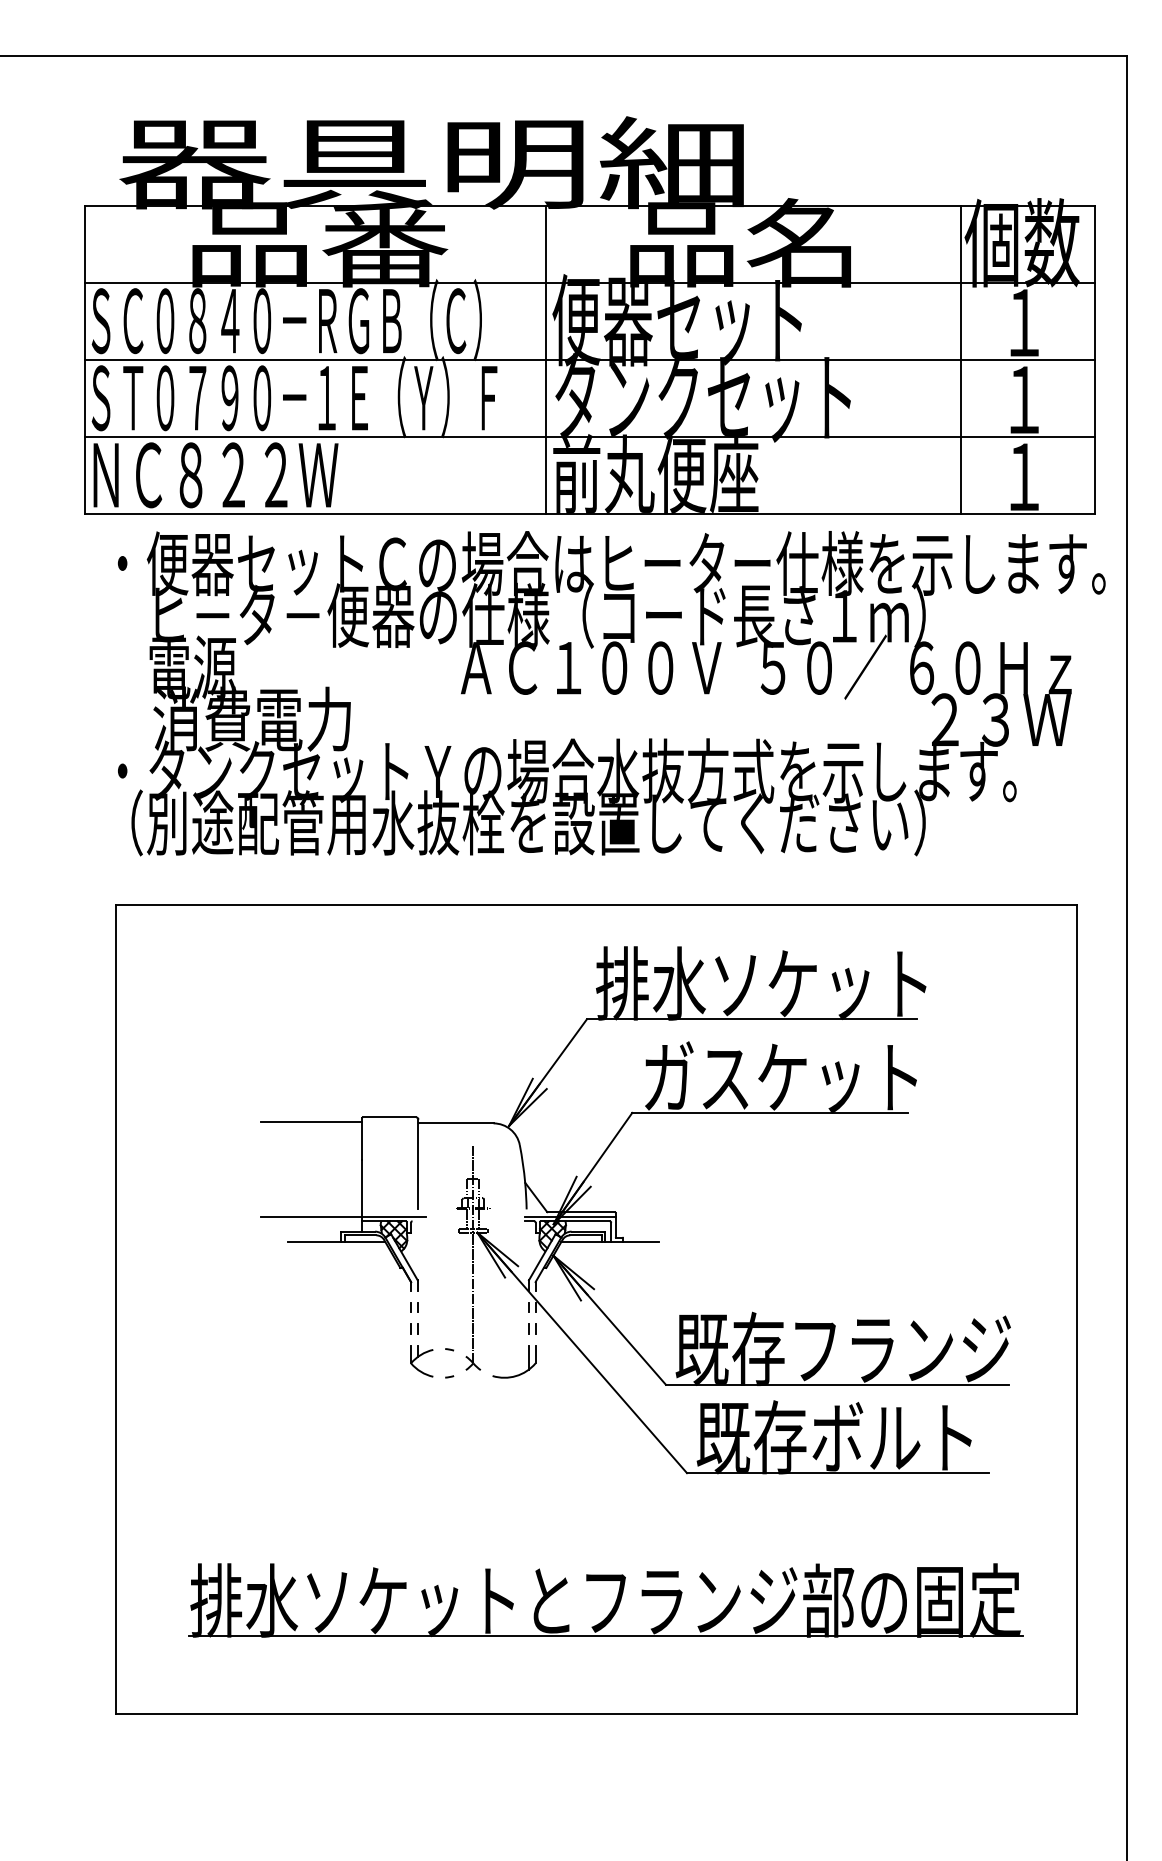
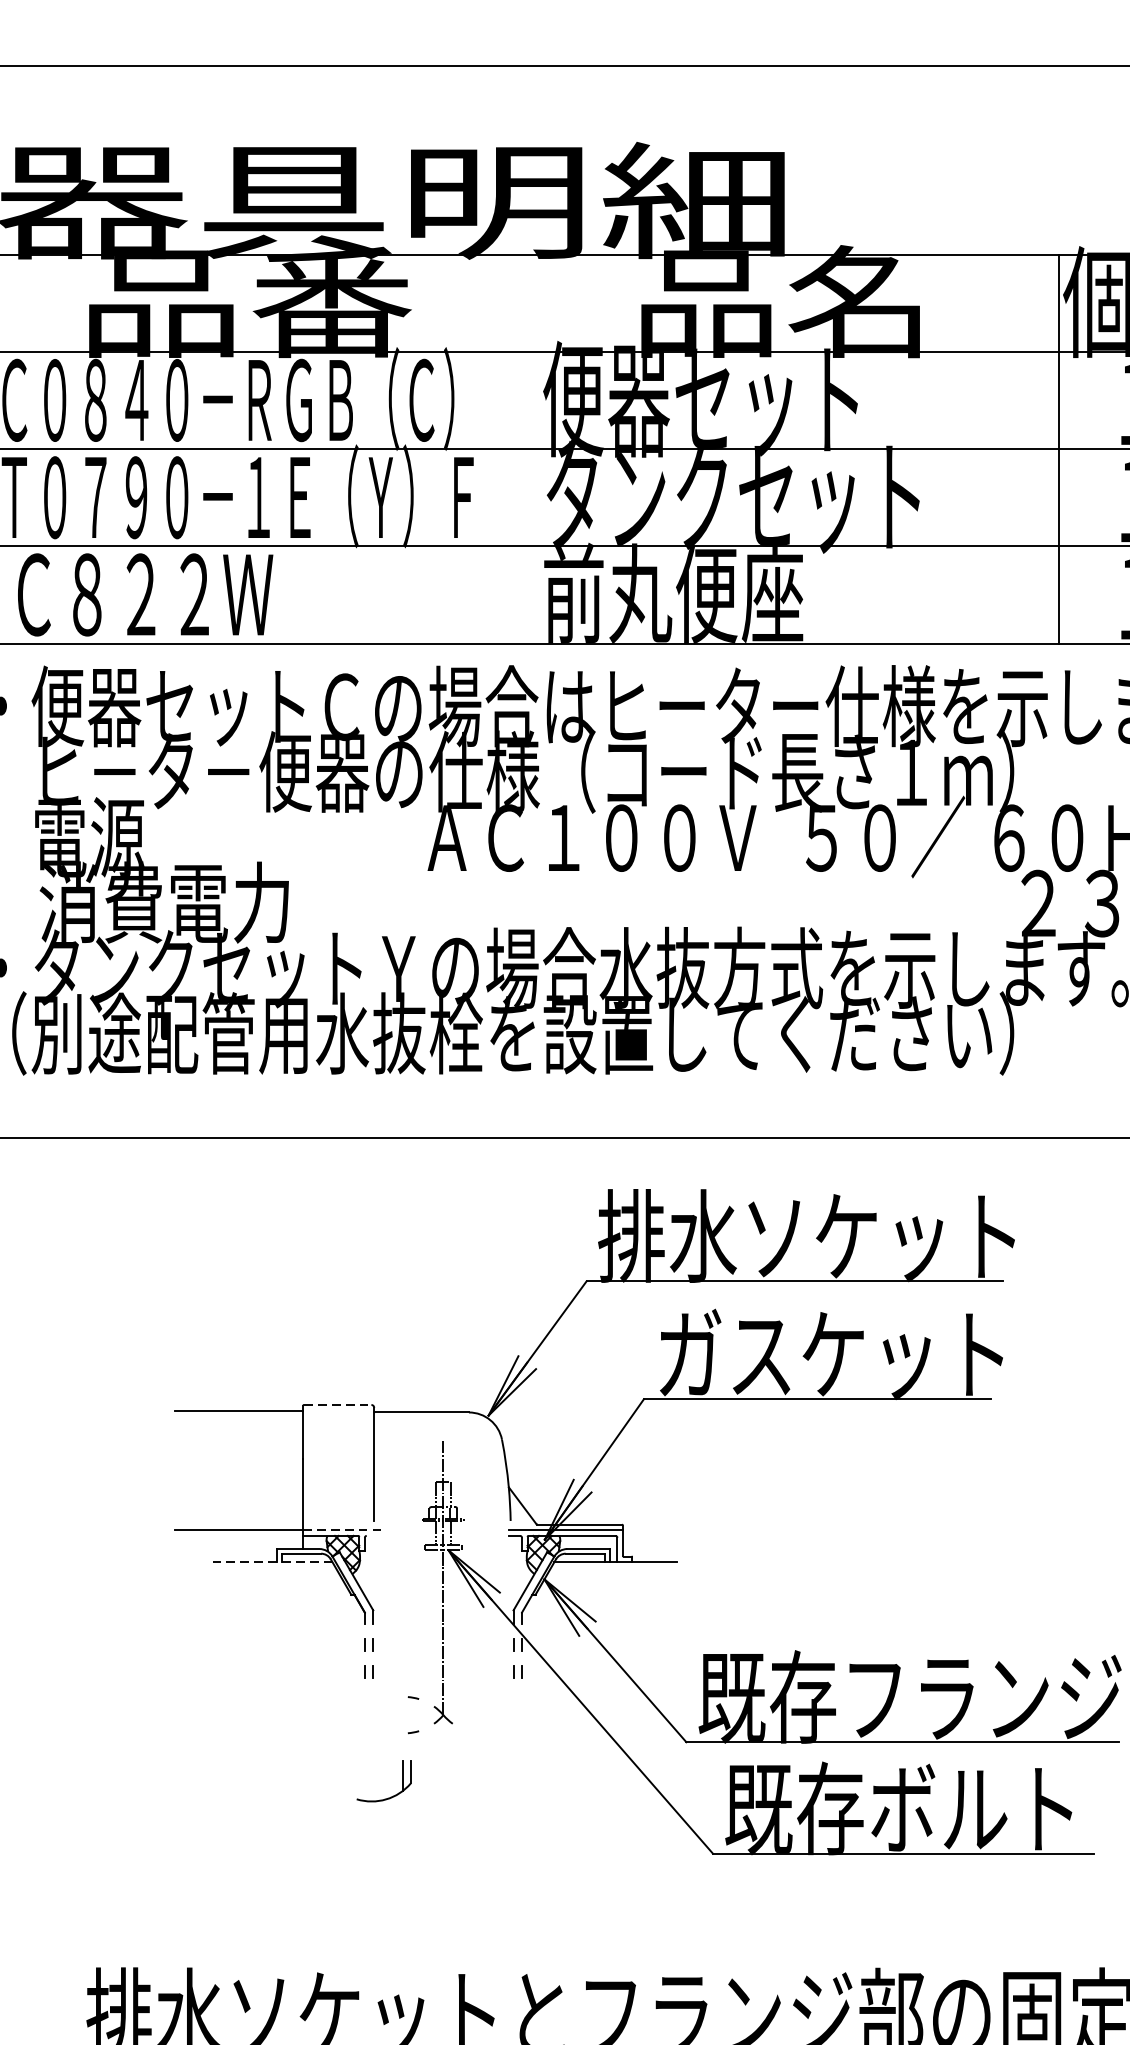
line: (546, 359) -> (535, 448), removed
line: (389, 1117) -> (337, 1405), solid -> dashed
line: (393, 1216) -> (342, 1529), solid -> dashed
line: (336, 1242) -> (270, 1562), solid -> dashed
part: (421, 1361) -> (378, 1712), removed
part: (519, 1373) -> (390, 1796), moved

